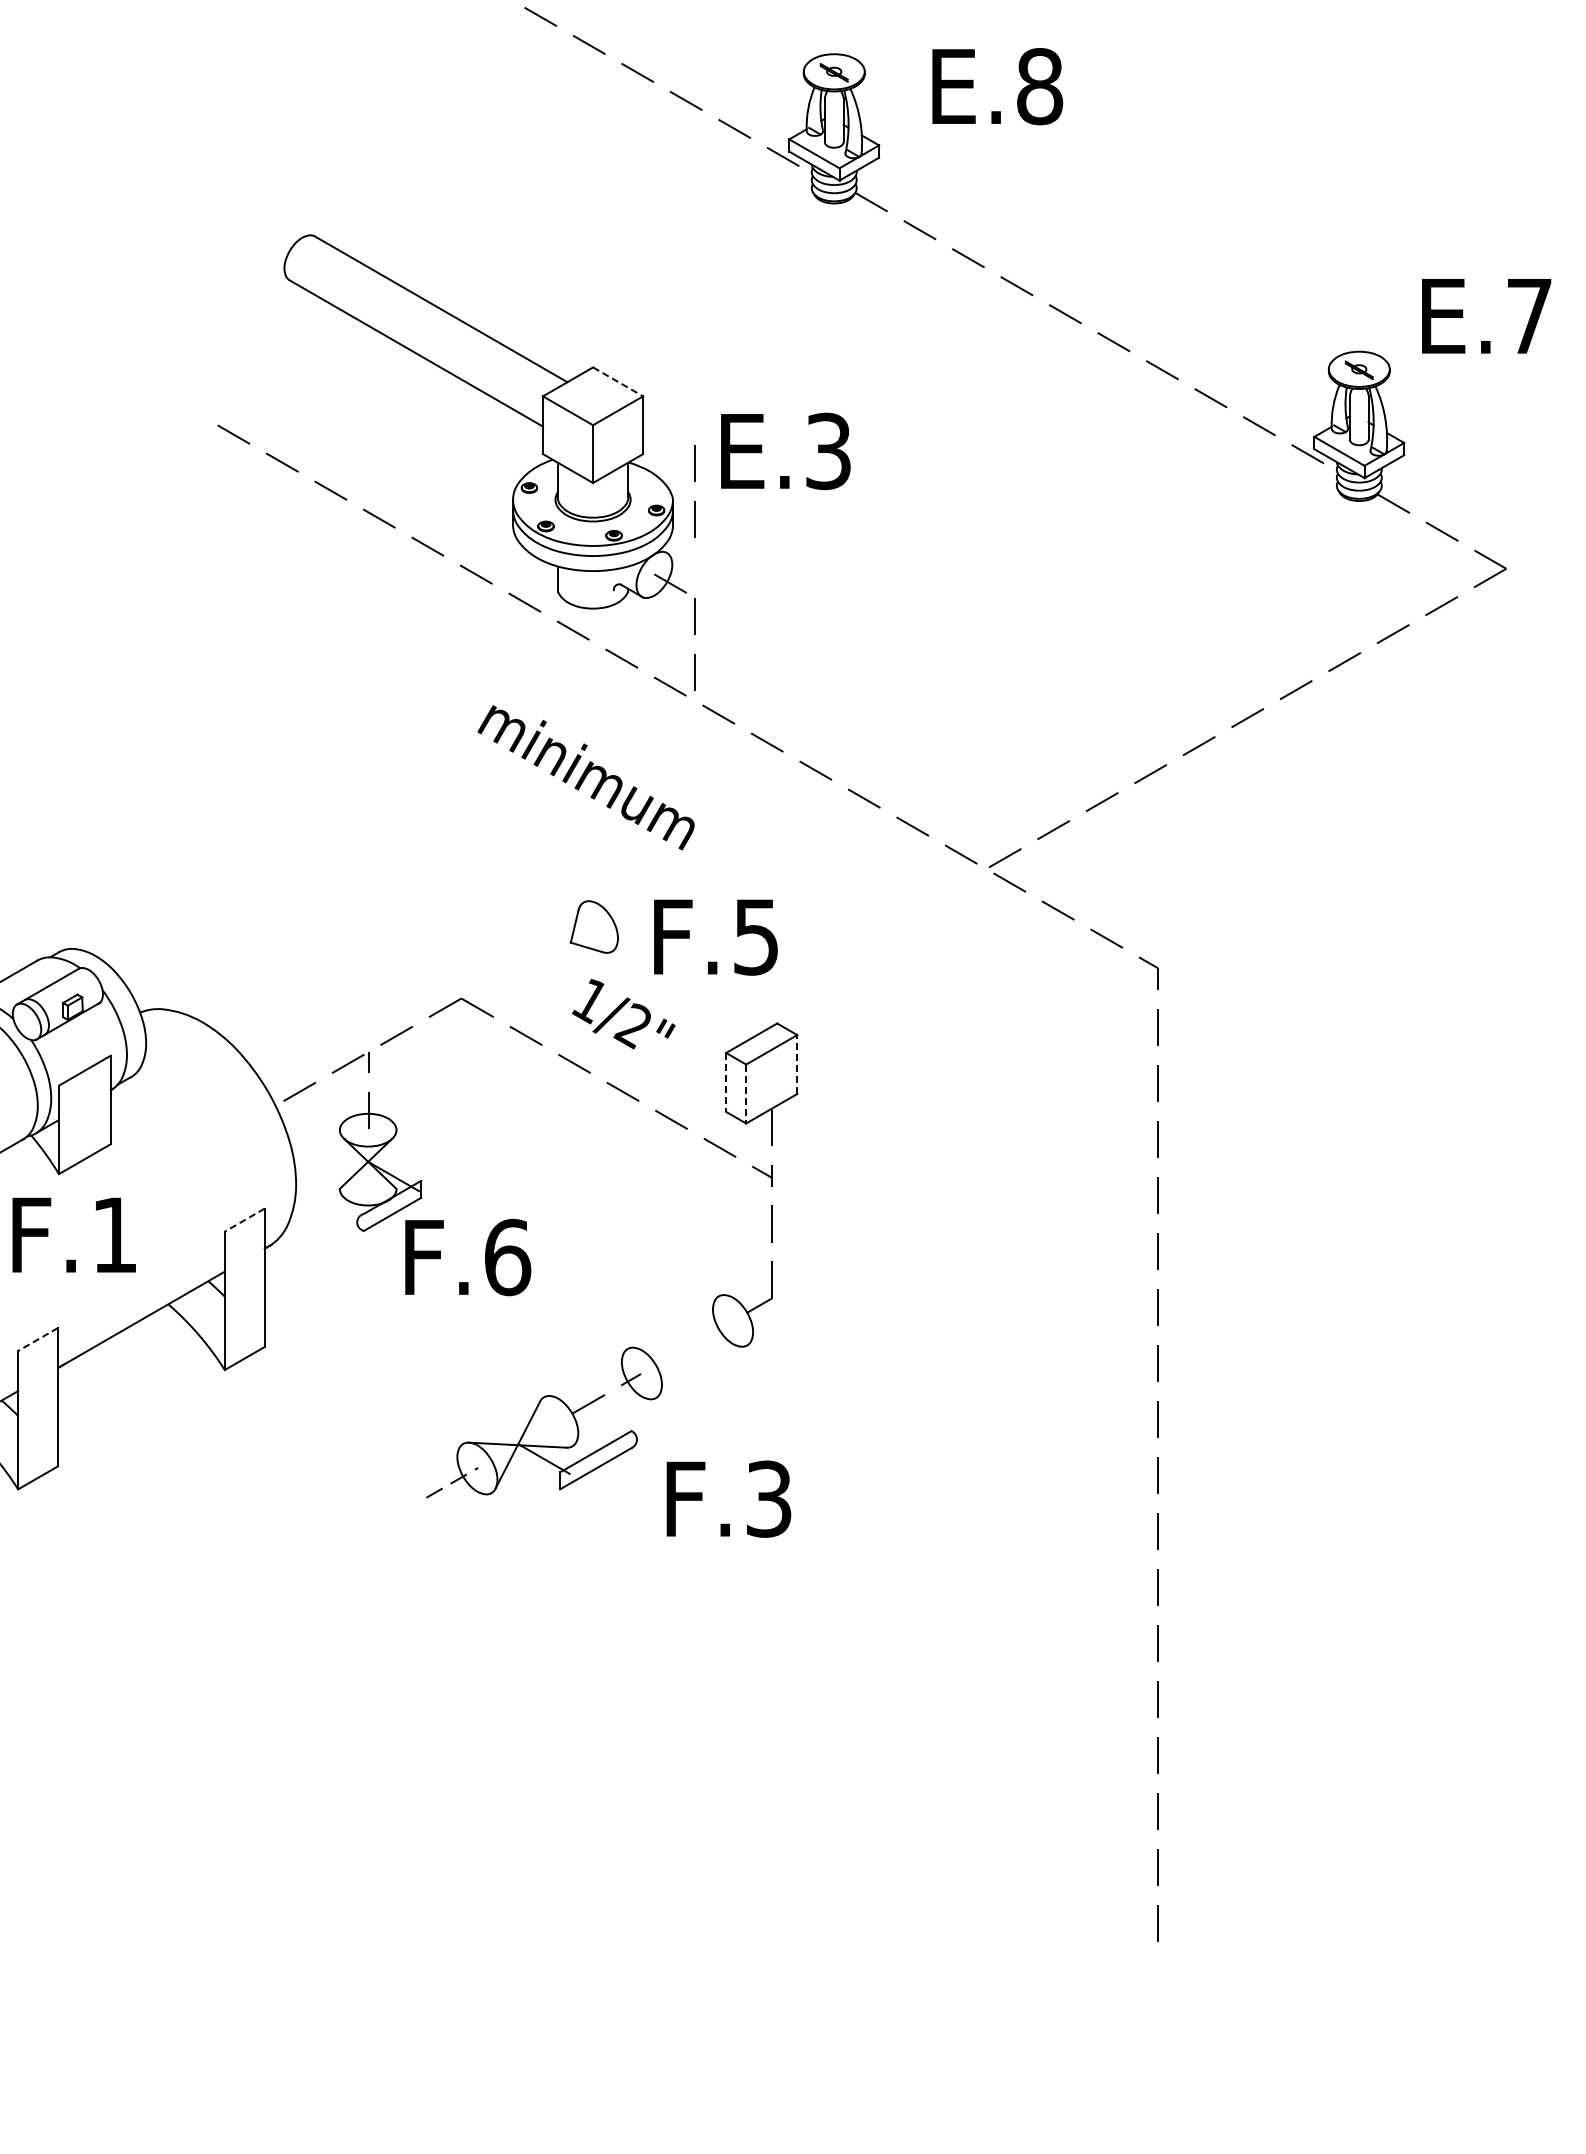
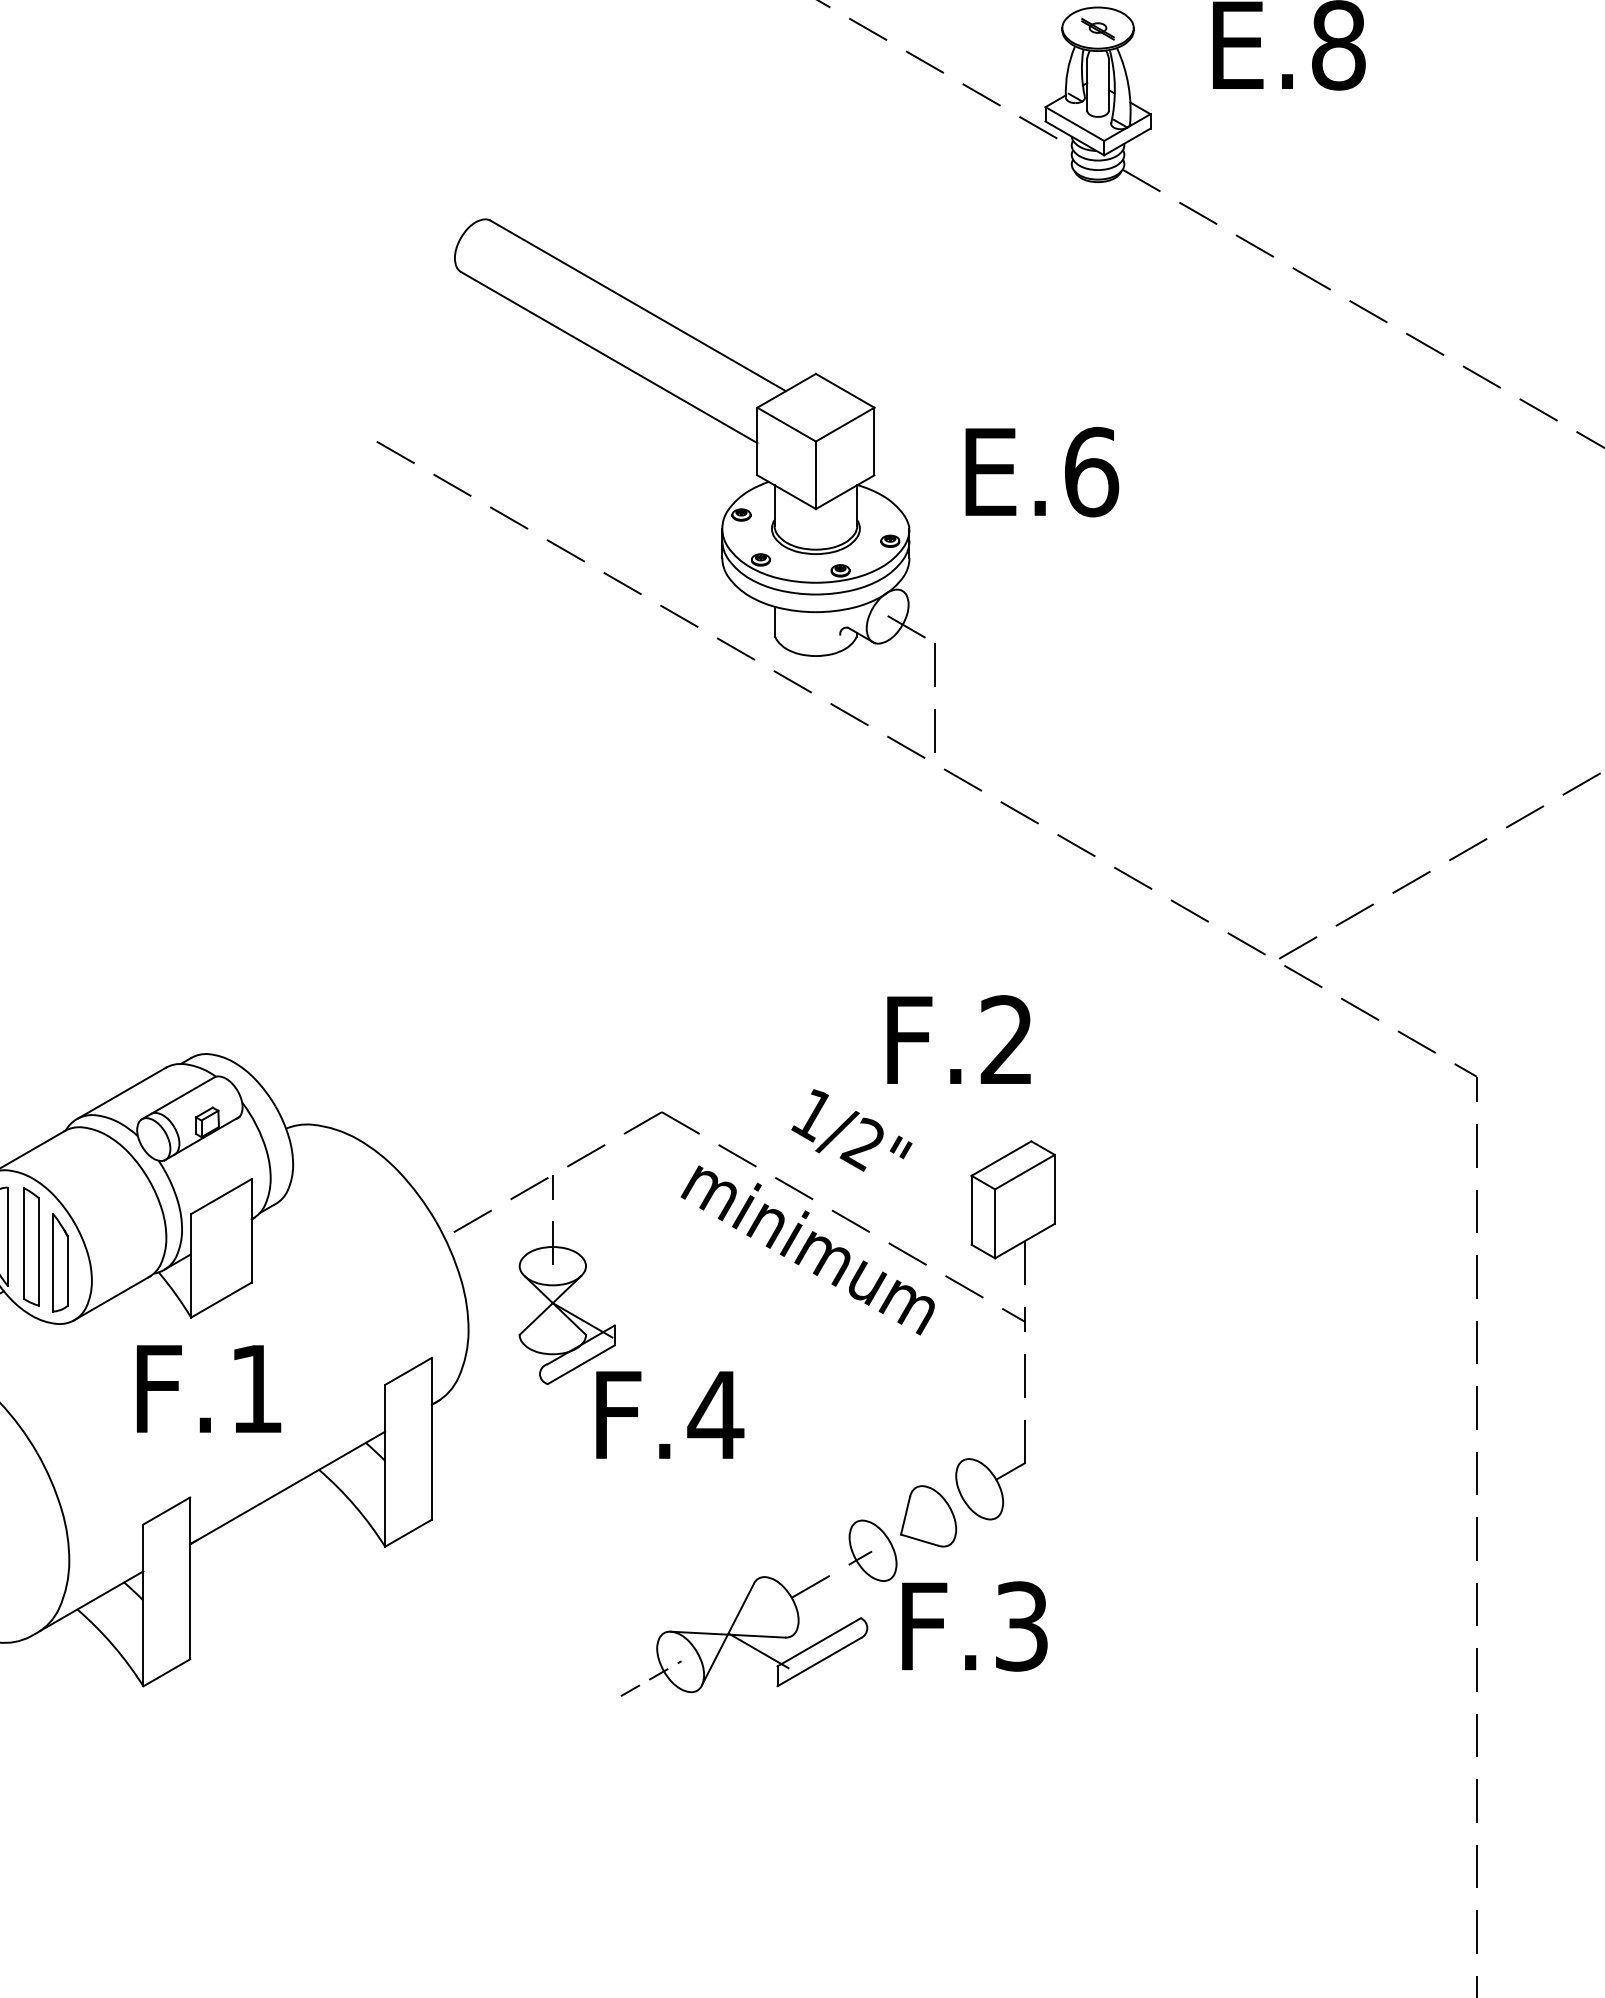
line: (618, 381) -> (845, 390), dashed -> solid
text: (829, 451) -> (1092, 472), E.3 -> E.6
line: (694, 481) -> (934, 507), removed
text: (585, 777) -> (807, 1250), moved
part: (593, 926) -> (927, 1515), moved
text: (755, 936) -> (1005, 1039), F.5 -> F.2
line: (797, 1064) -> (1055, 1189), dashed -> solid
line: (726, 1082) -> (972, 1210), dashed -> solid
line: (746, 1094) -> (995, 1224), dashed -> solid
line: (244, 1220) -> (408, 1371), dashed -> solid
text: (507, 1257) -> (715, 1415), F.6 -> F.4
line: (37, 1339) -> (166, 1511), dashed -> solid
text: (728, 1498) -> (974, 1625), moved

